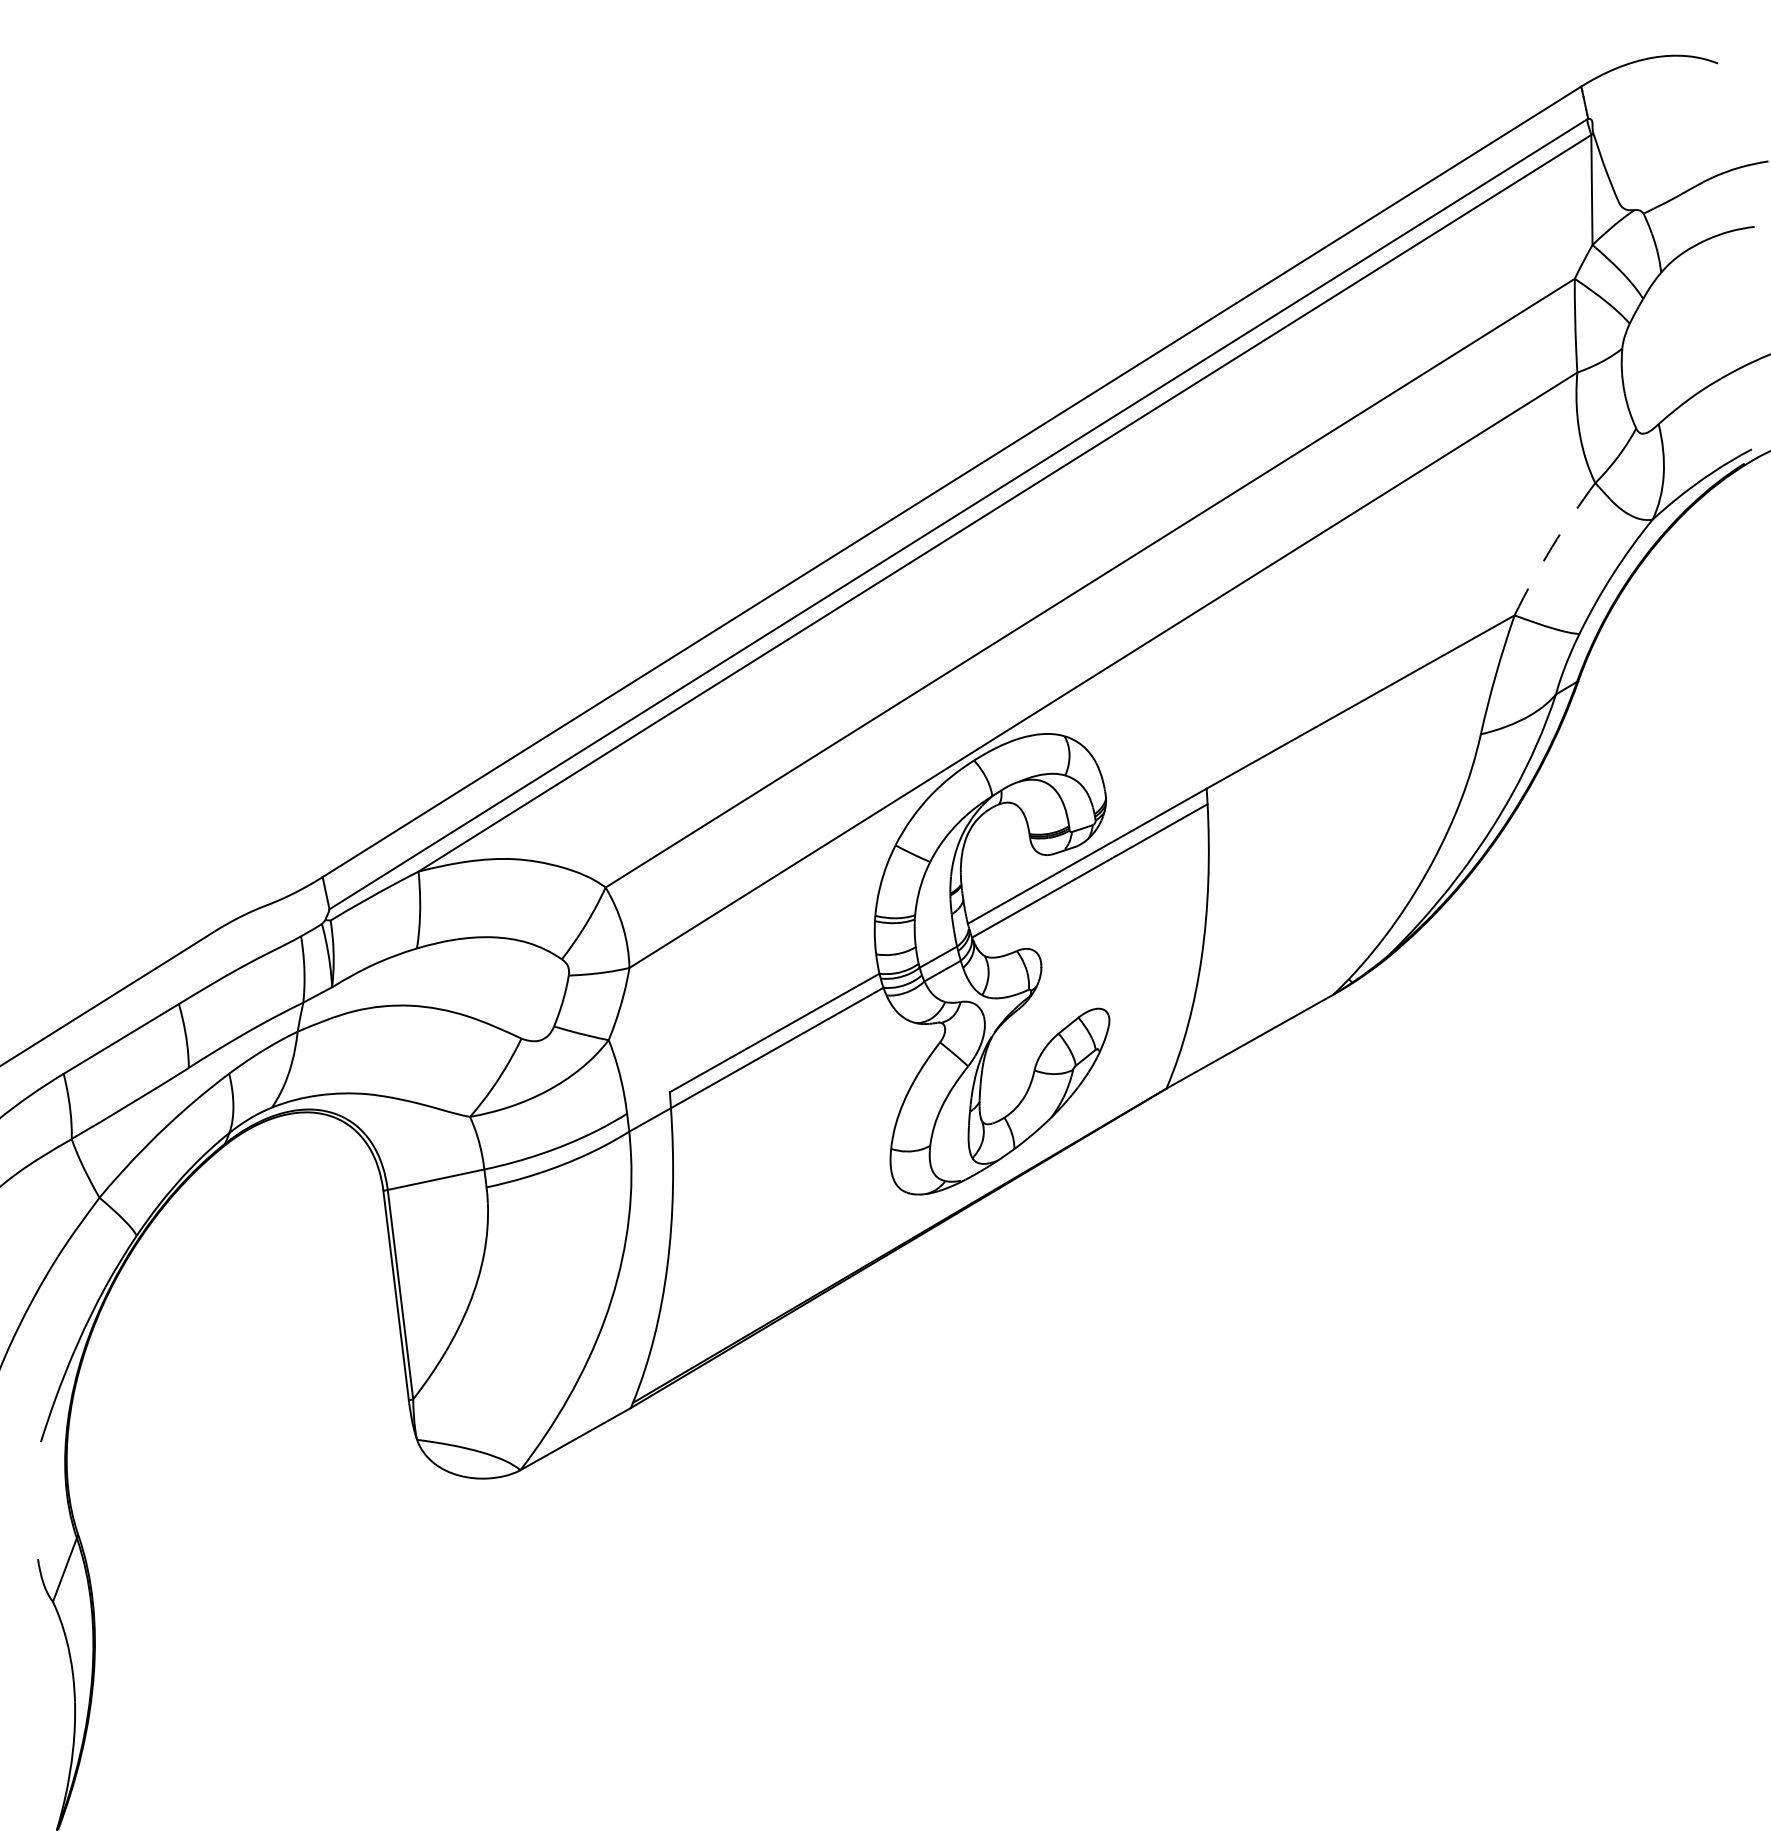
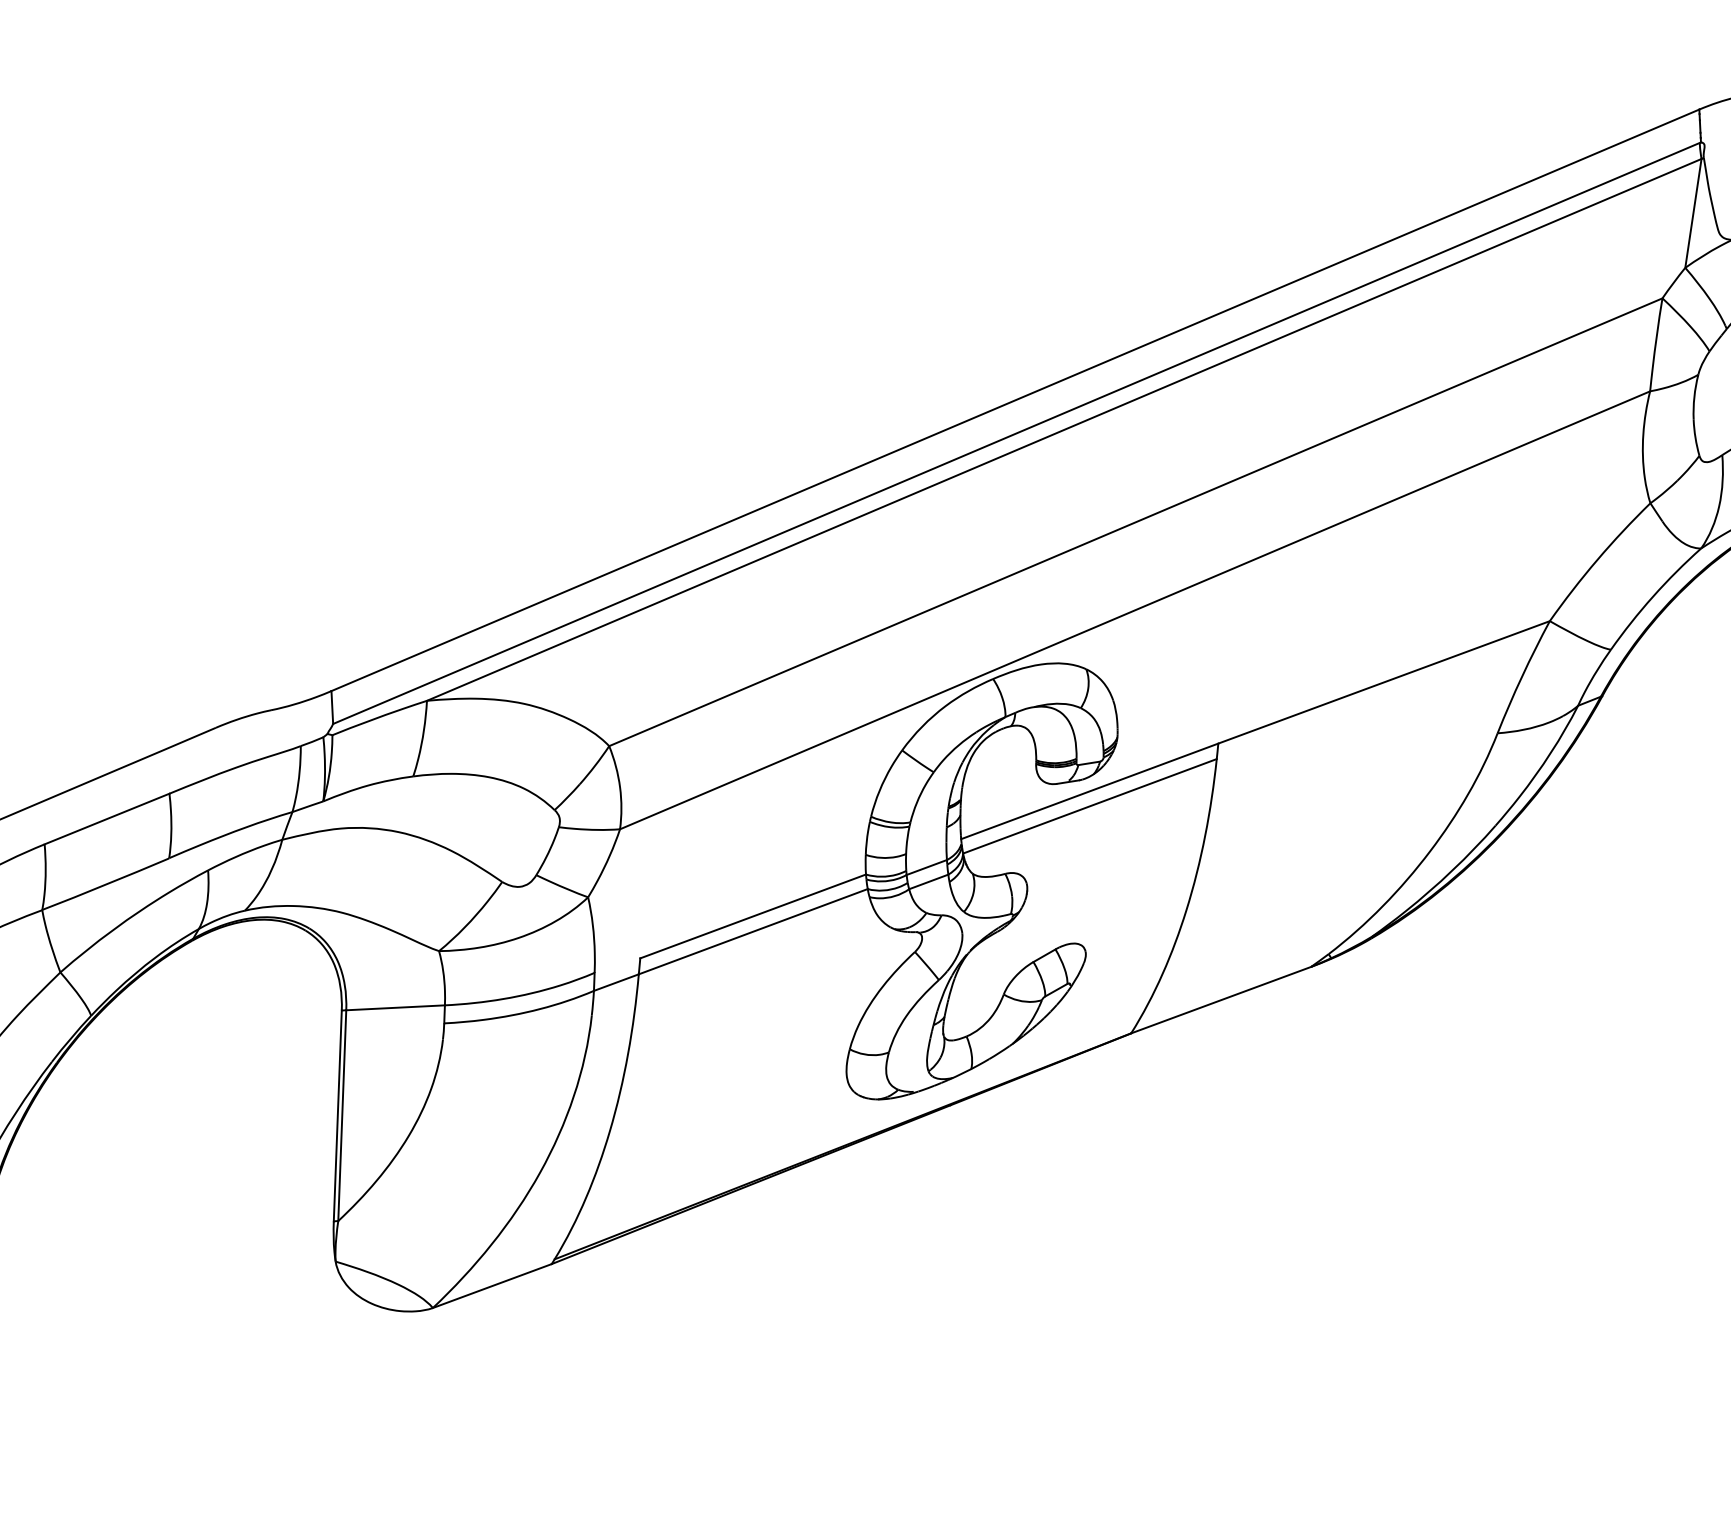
arc: (1551, 547) -> (1596, 559), dashed -> solid

